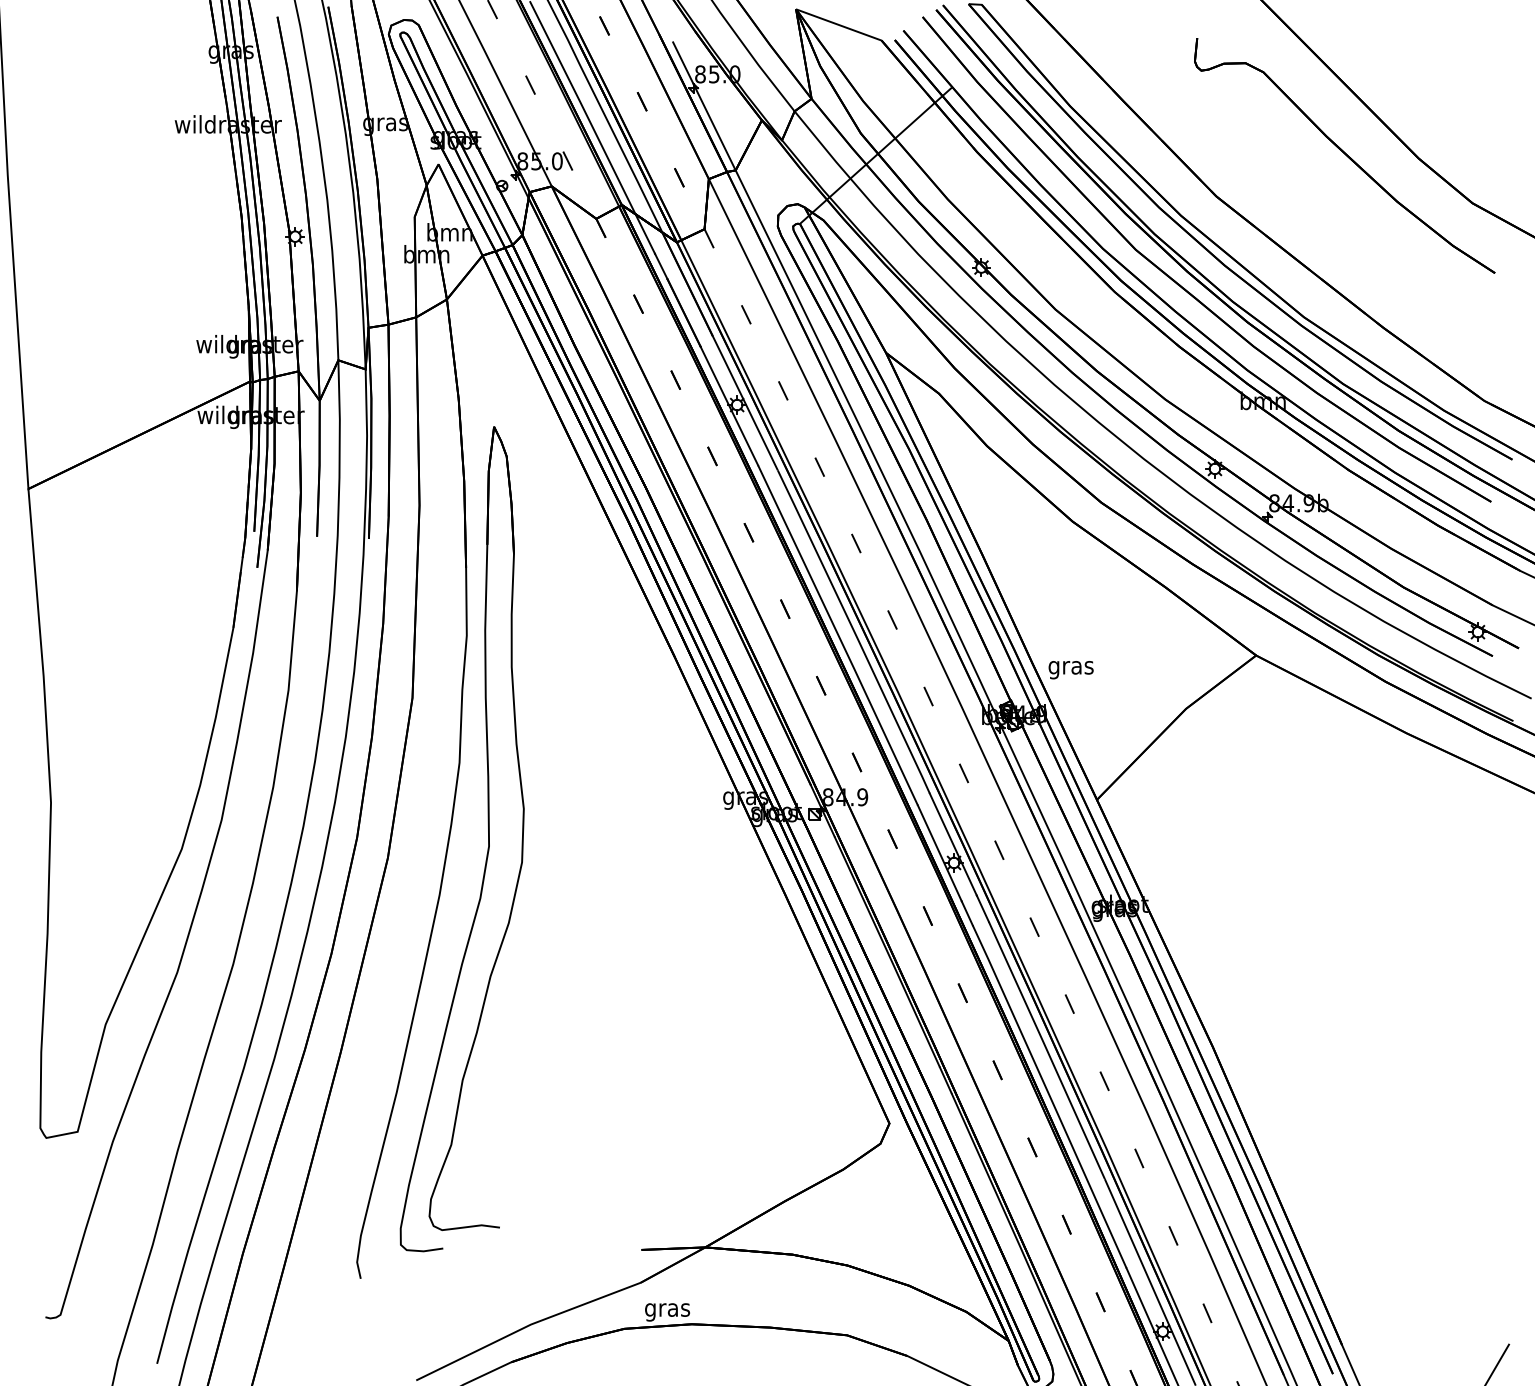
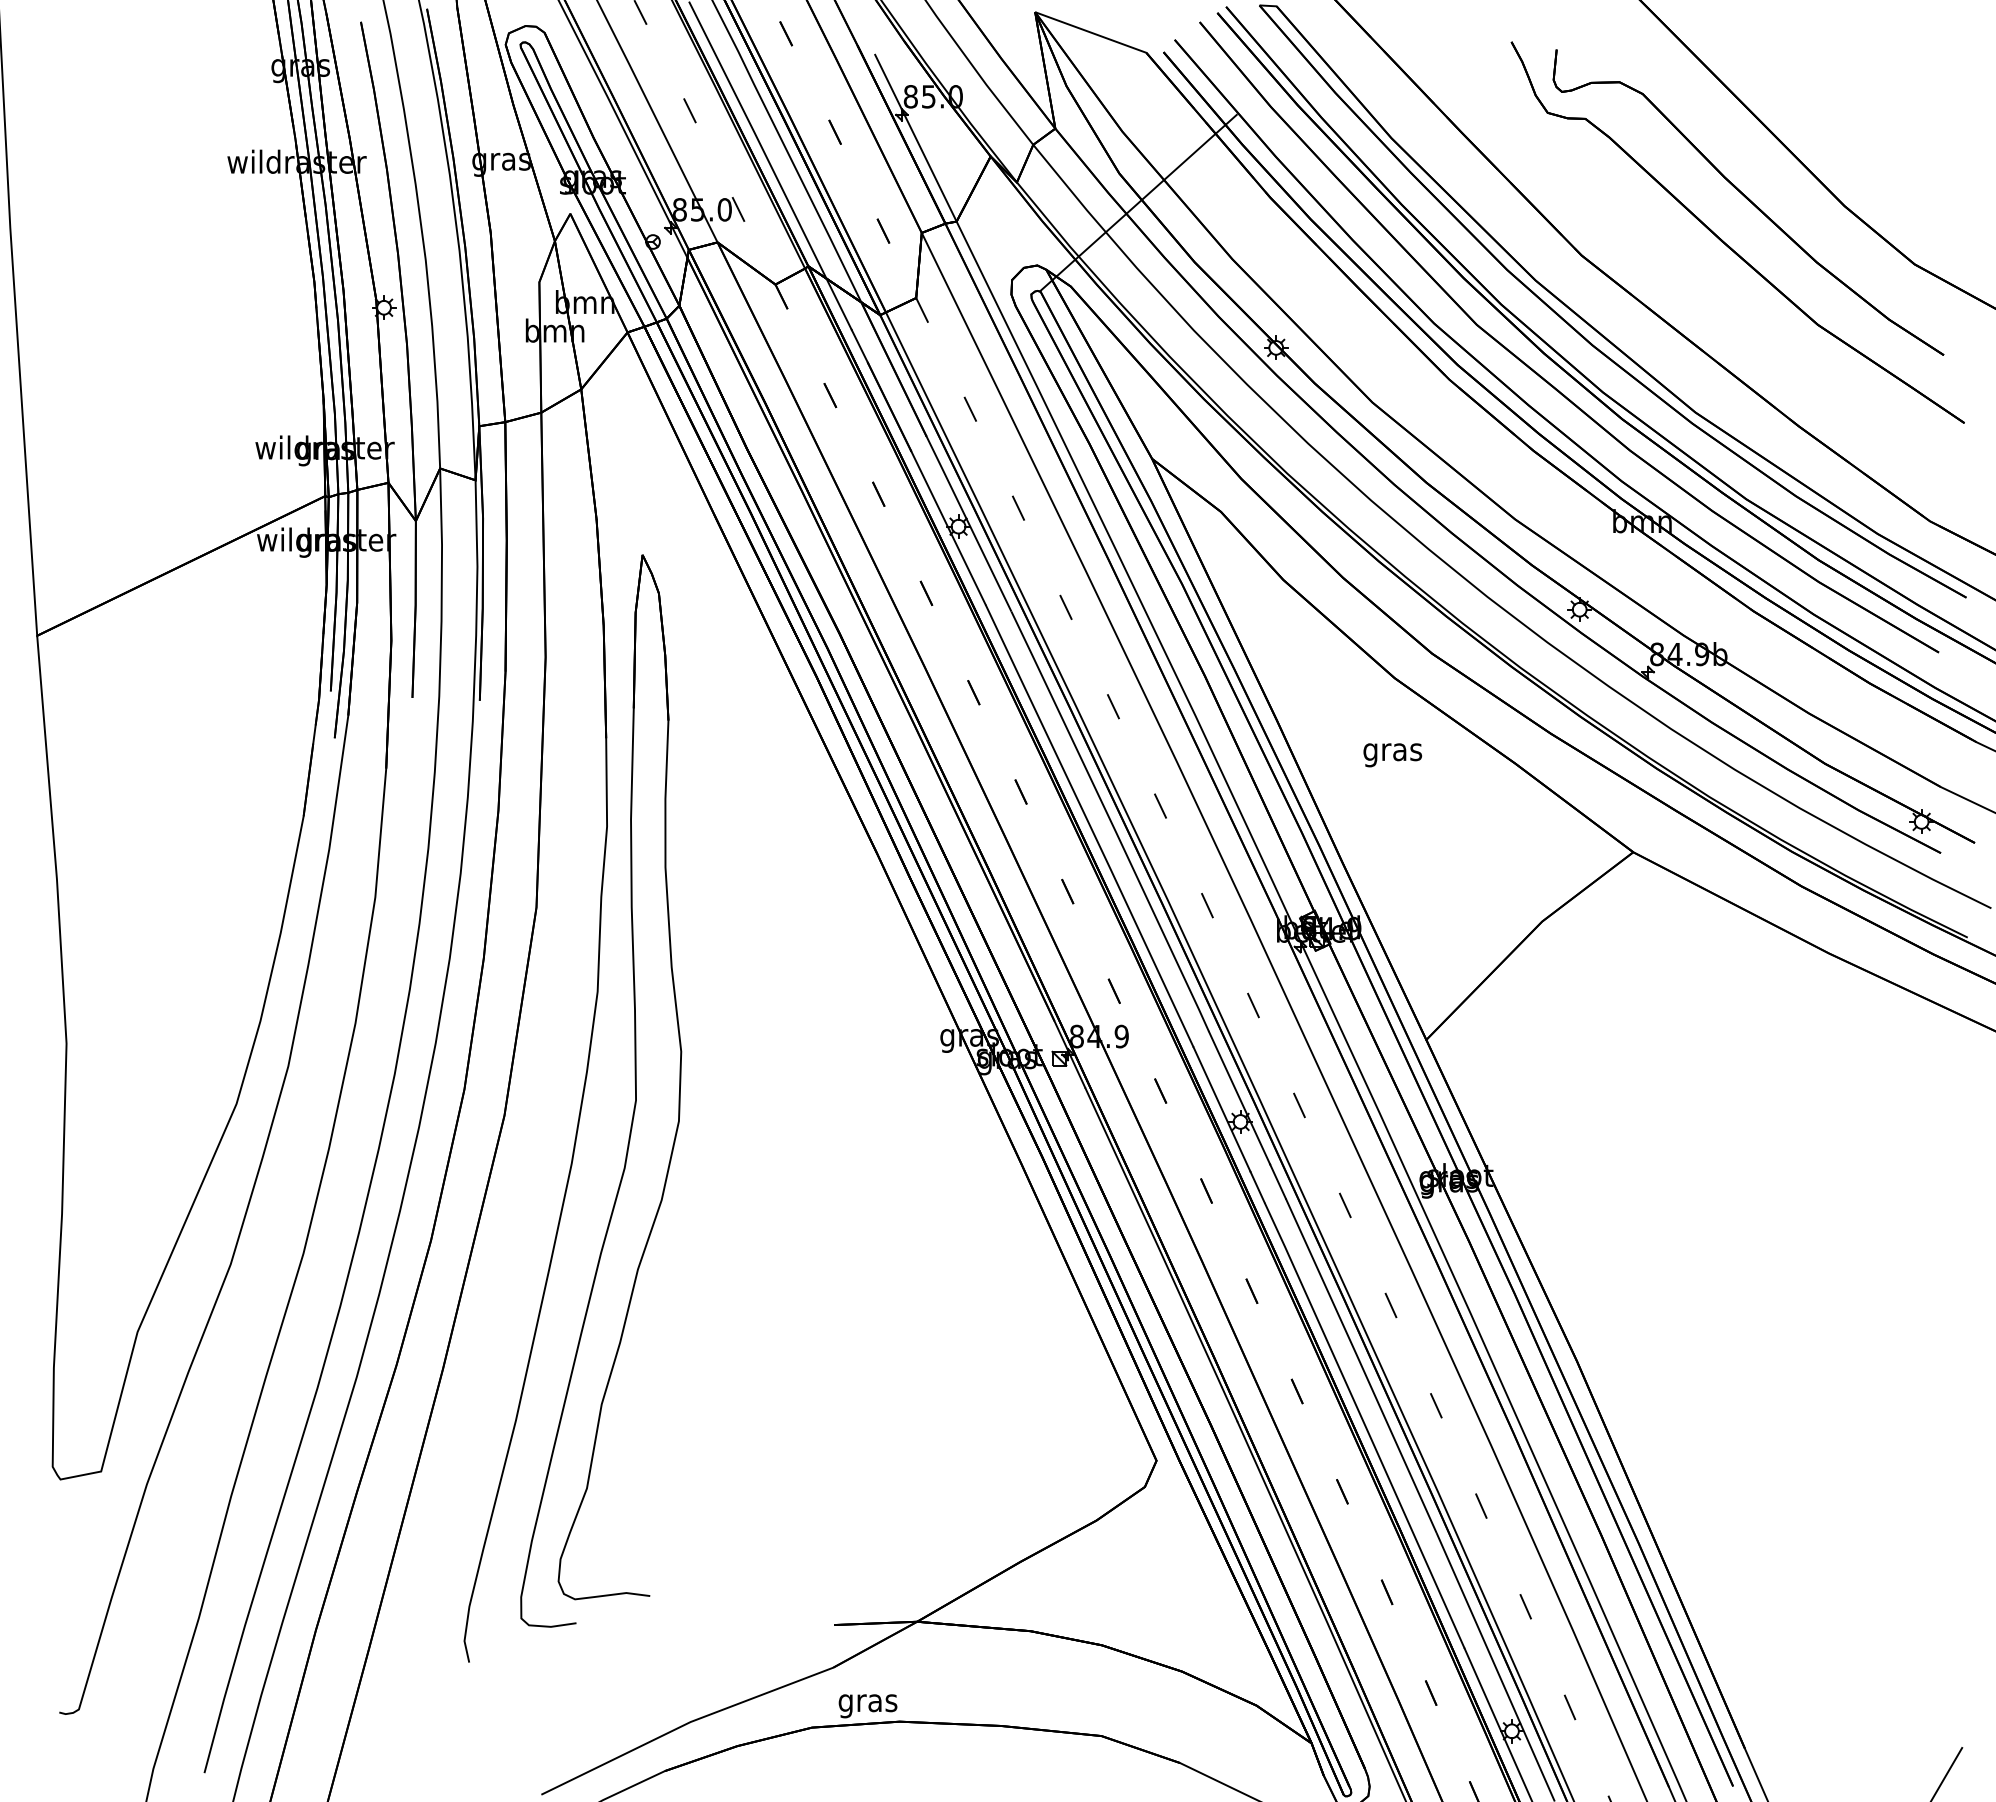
part: (1327, 187) -> (1726, 243), added
text: (1070, 670) -> (1392, 755), moved

